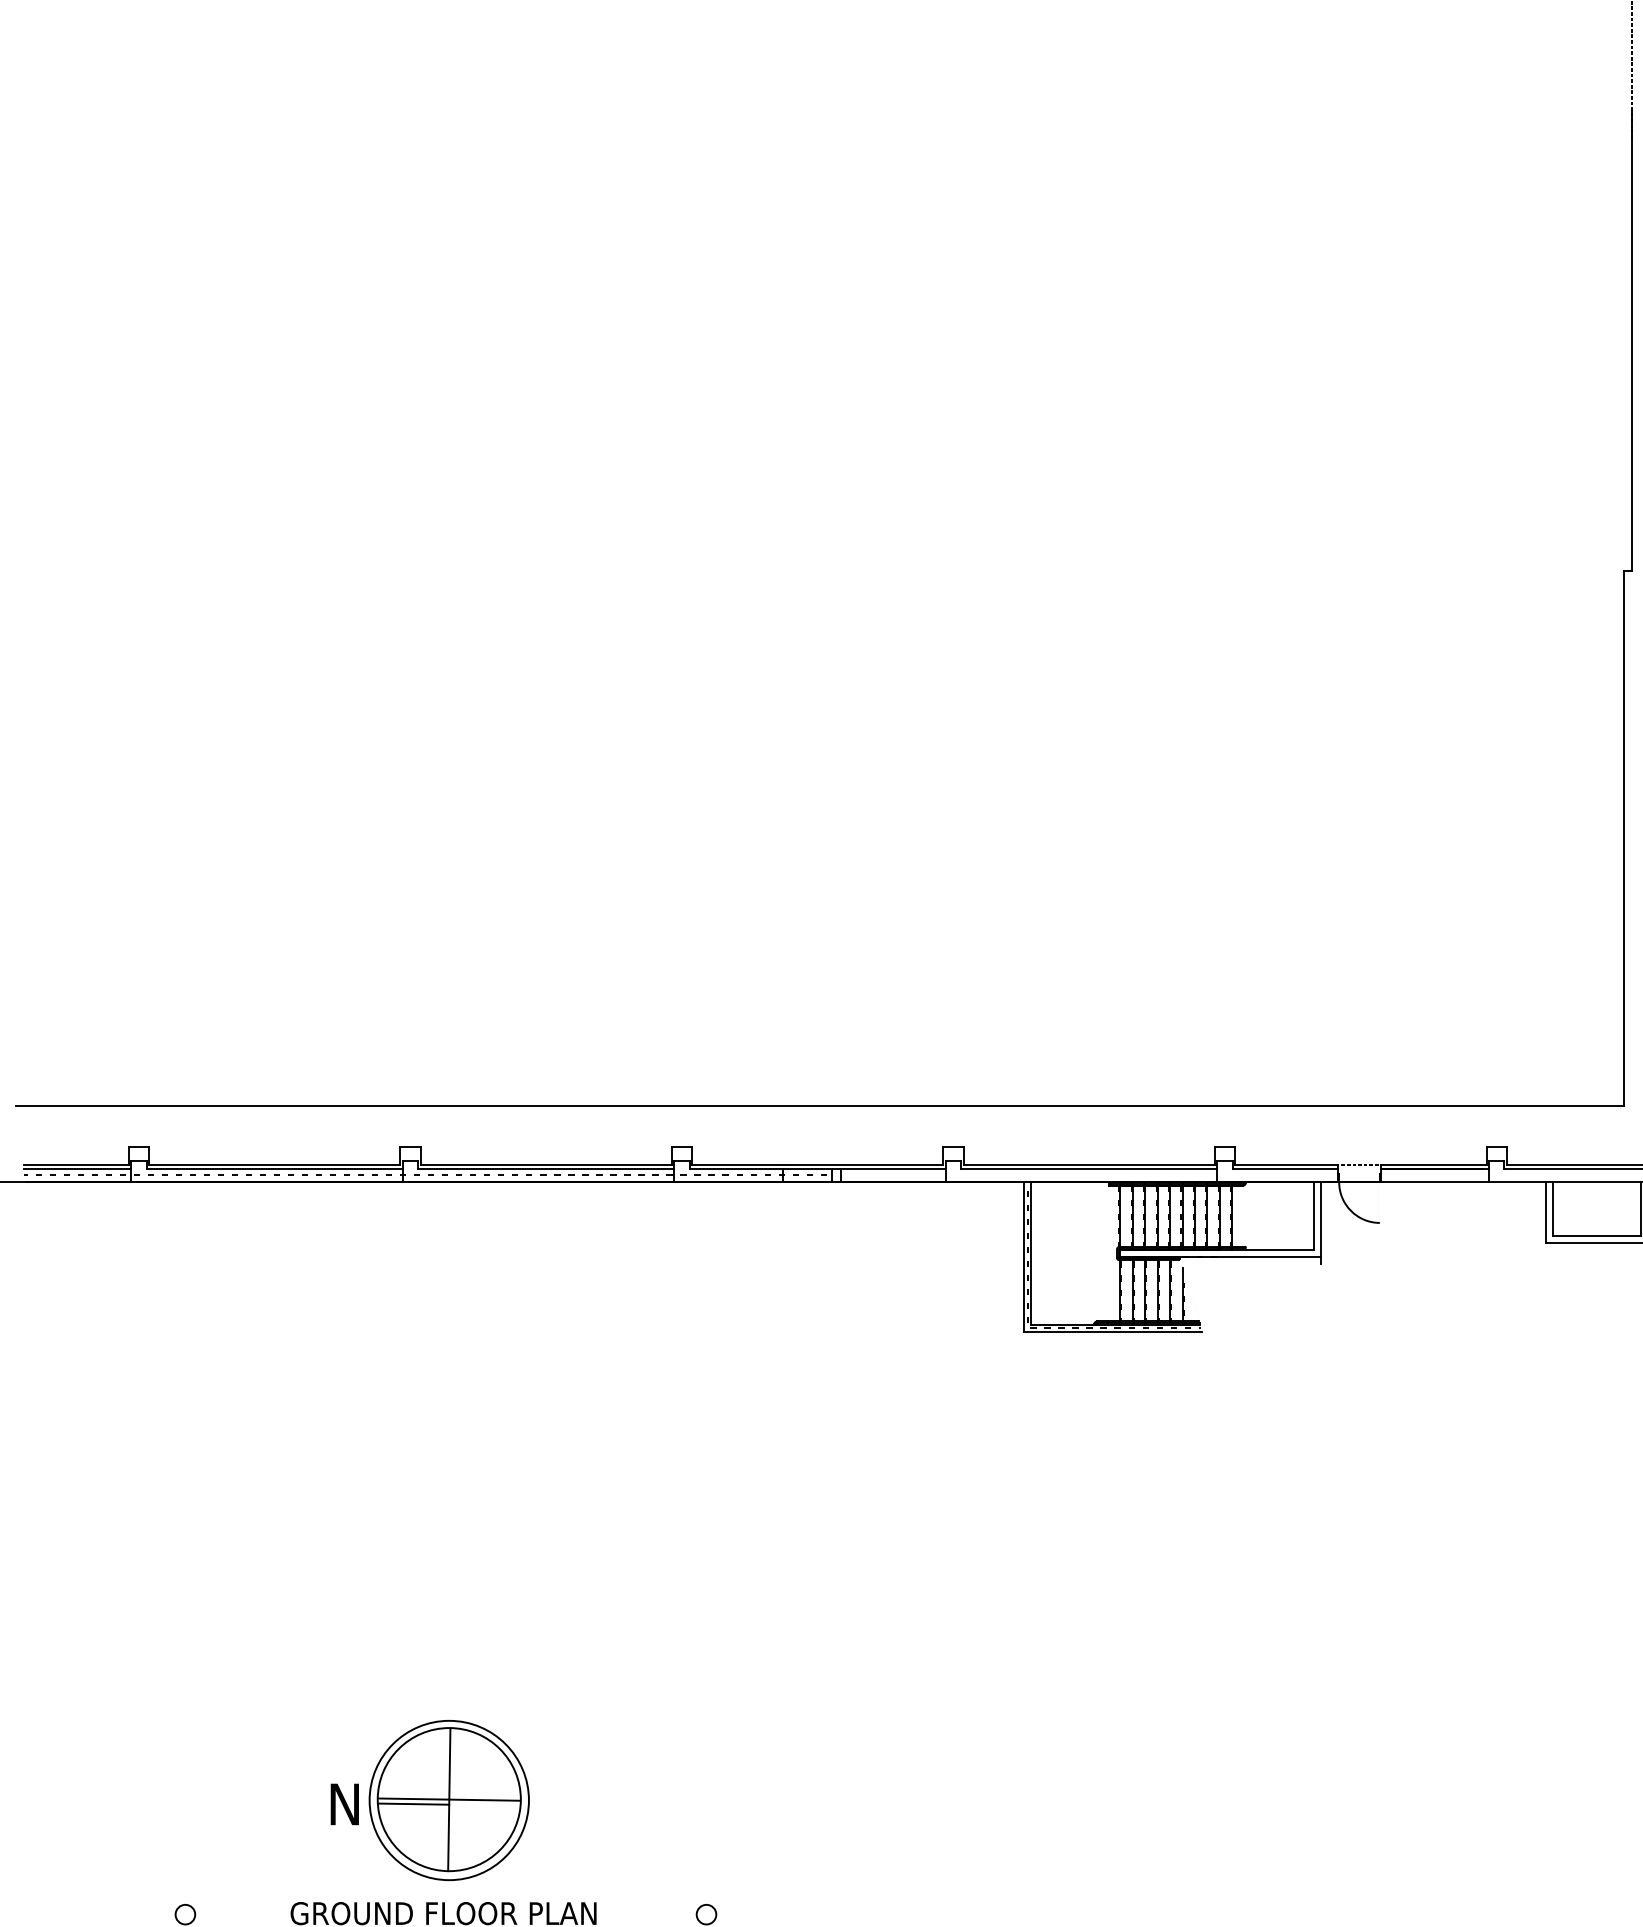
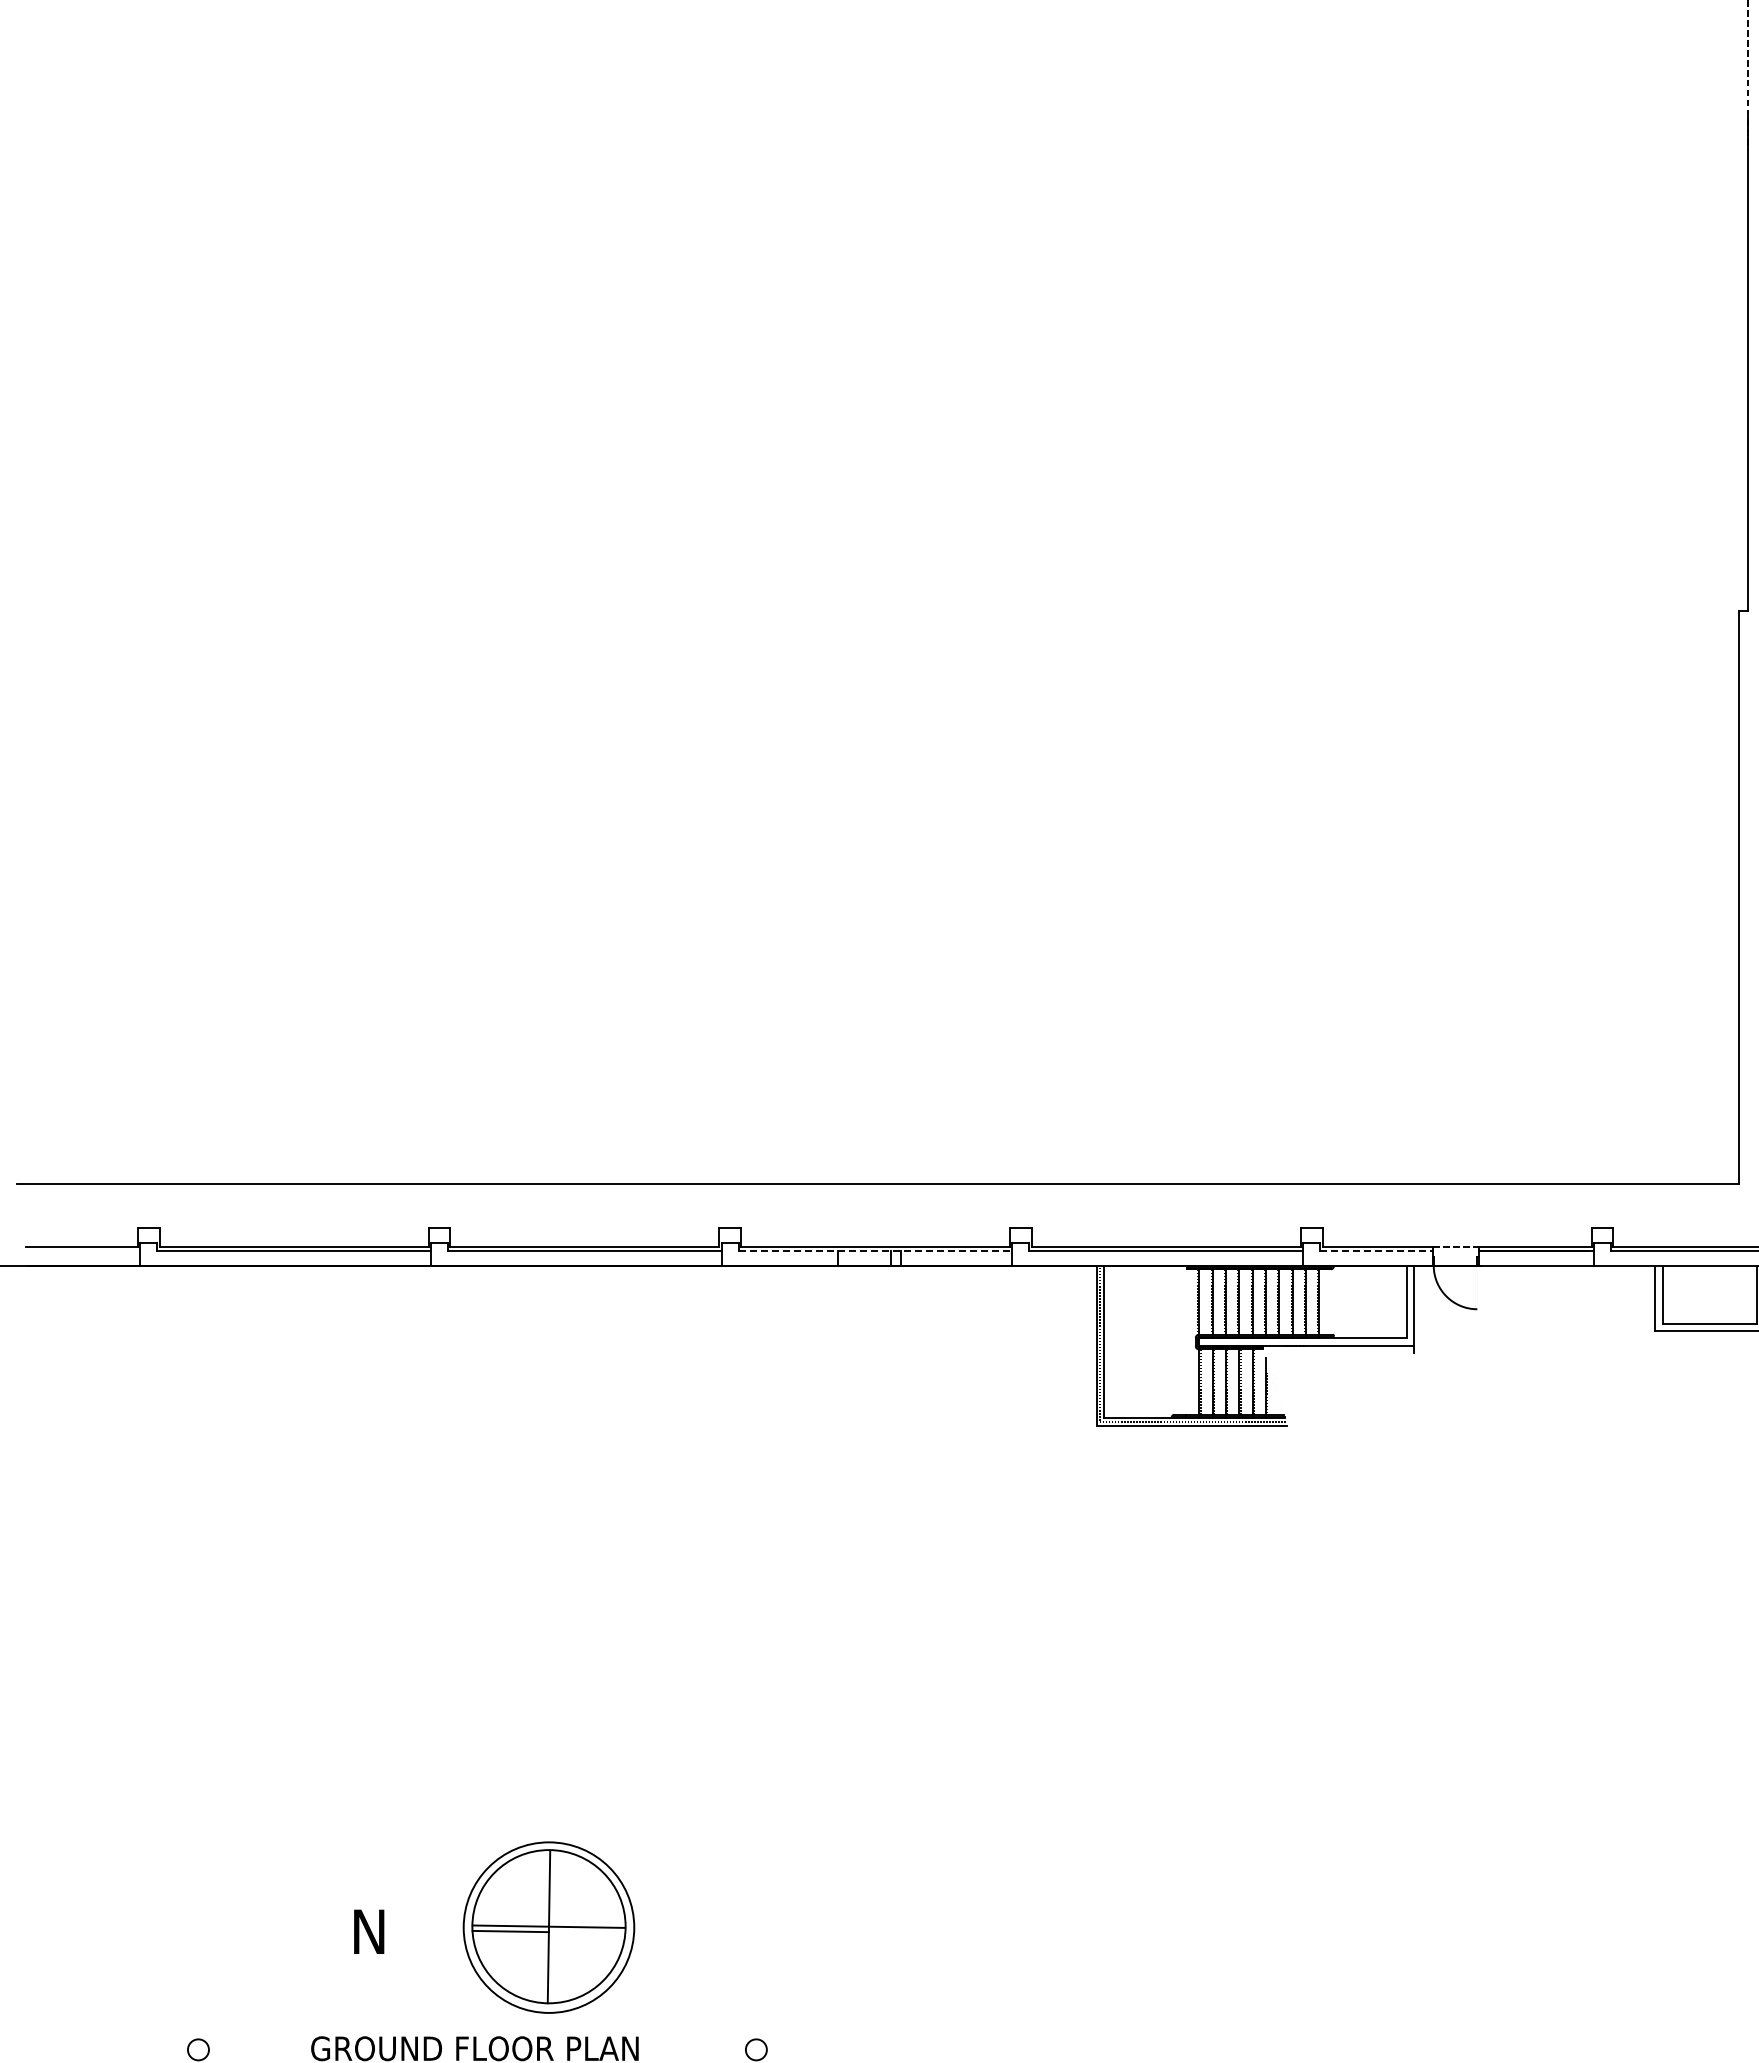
line: (78, 1168) -> (83, 1251), removed
line: (817, 1168) -> (875, 1251), solid -> dashed
line: (1285, 1168) -> (1376, 1251), solid -> dashed
line: (428, 1175) -> (458, 1258), removed
part: (448, 1800) -> (548, 1927), moved

